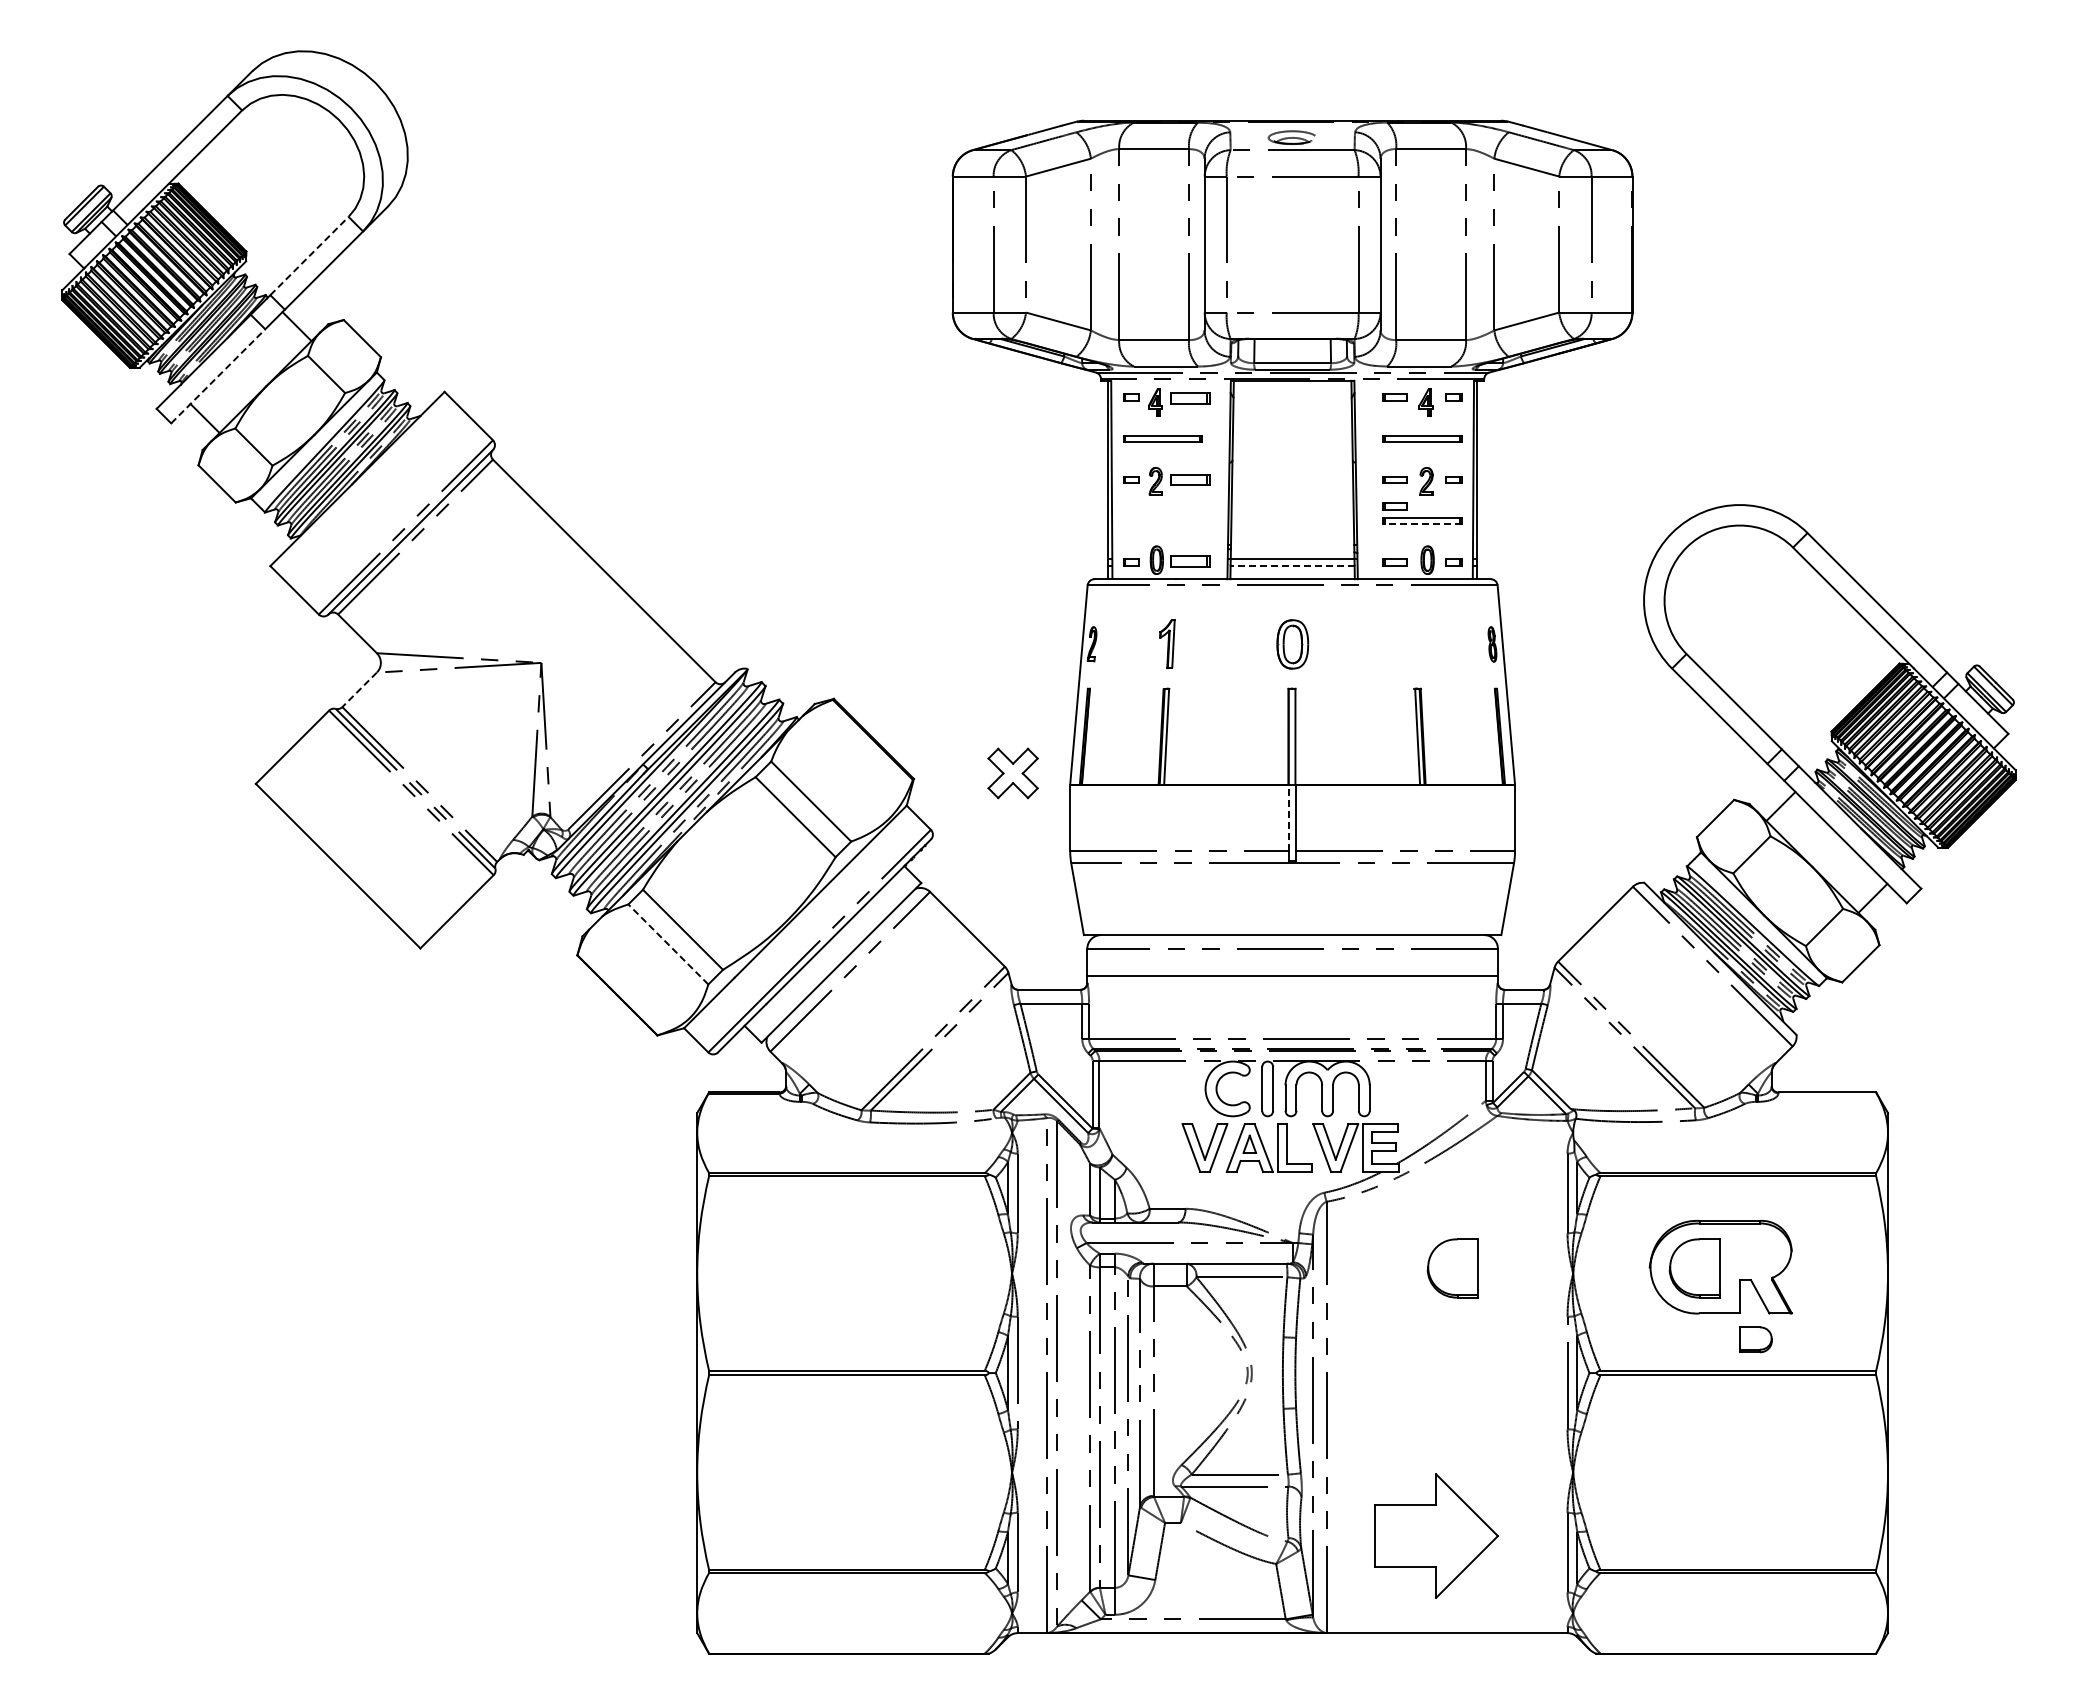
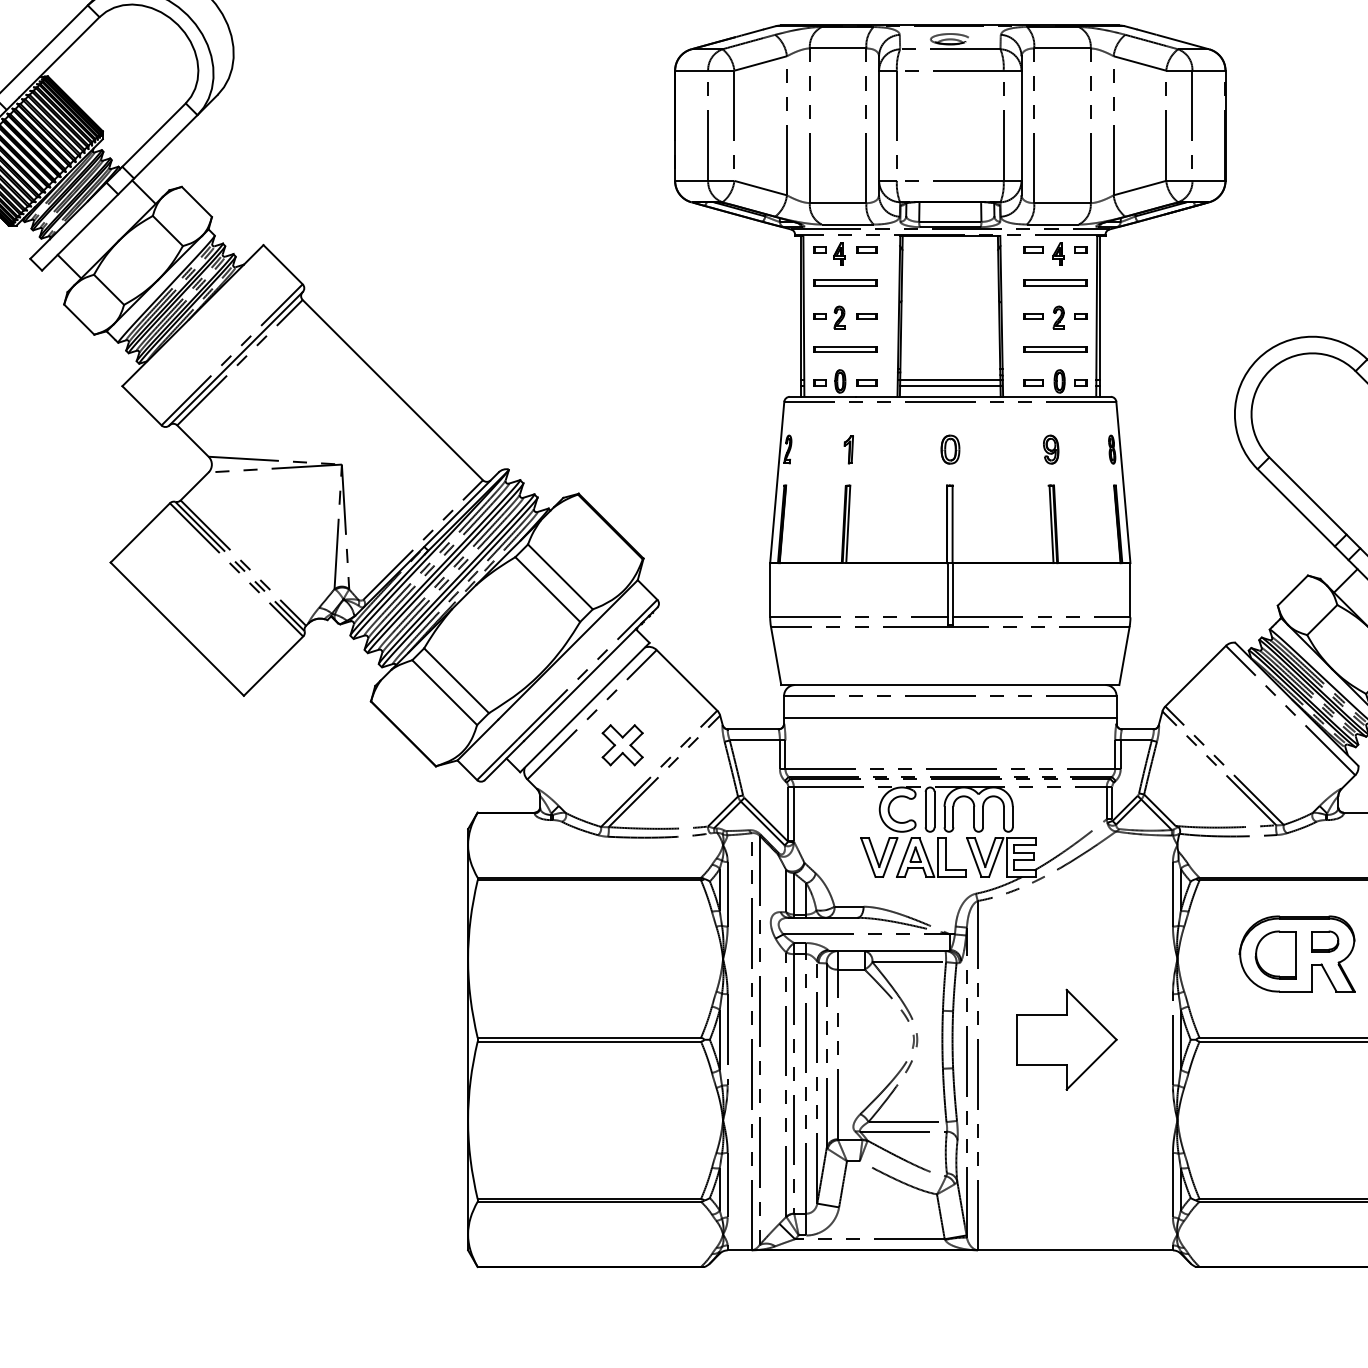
line: (309, 255) -> (154, 134), dashed -> solid
line: (218, 376) -> (80, 232), dashed -> solid
part: (1189, 397) -> (866, 249), size x0.62
part: (1189, 479) -> (866, 316), size x0.62
part: (1394, 506) -> (1032, 337), removed
part: (1162, 520) -> (844, 349), added
line: (1421, 524) -> (1054, 352), dashed -> solid
part: (1189, 562) -> (866, 383), size x0.62
line: (1292, 565) -> (950, 385), dashed -> solid
part: (1167, 644) -> (848, 449), size x0.71
part: (1292, 644) -> (950, 449), size x0.71
part: (1417, 644) -> (1051, 449), added
line: (359, 690) -> (194, 486), dashed -> solid
part: (1012, 773) -> (622, 745), moved
line: (1289, 817) -> (947, 589), dashed -> solid
line: (668, 944) -> (444, 692), dashed -> solid
part: (1452, 1268) -> (1079, 955), removed
part: (1755, 1339) -> (1325, 941), moved
part: (1436, 1535) -> (1066, 1039), moved

